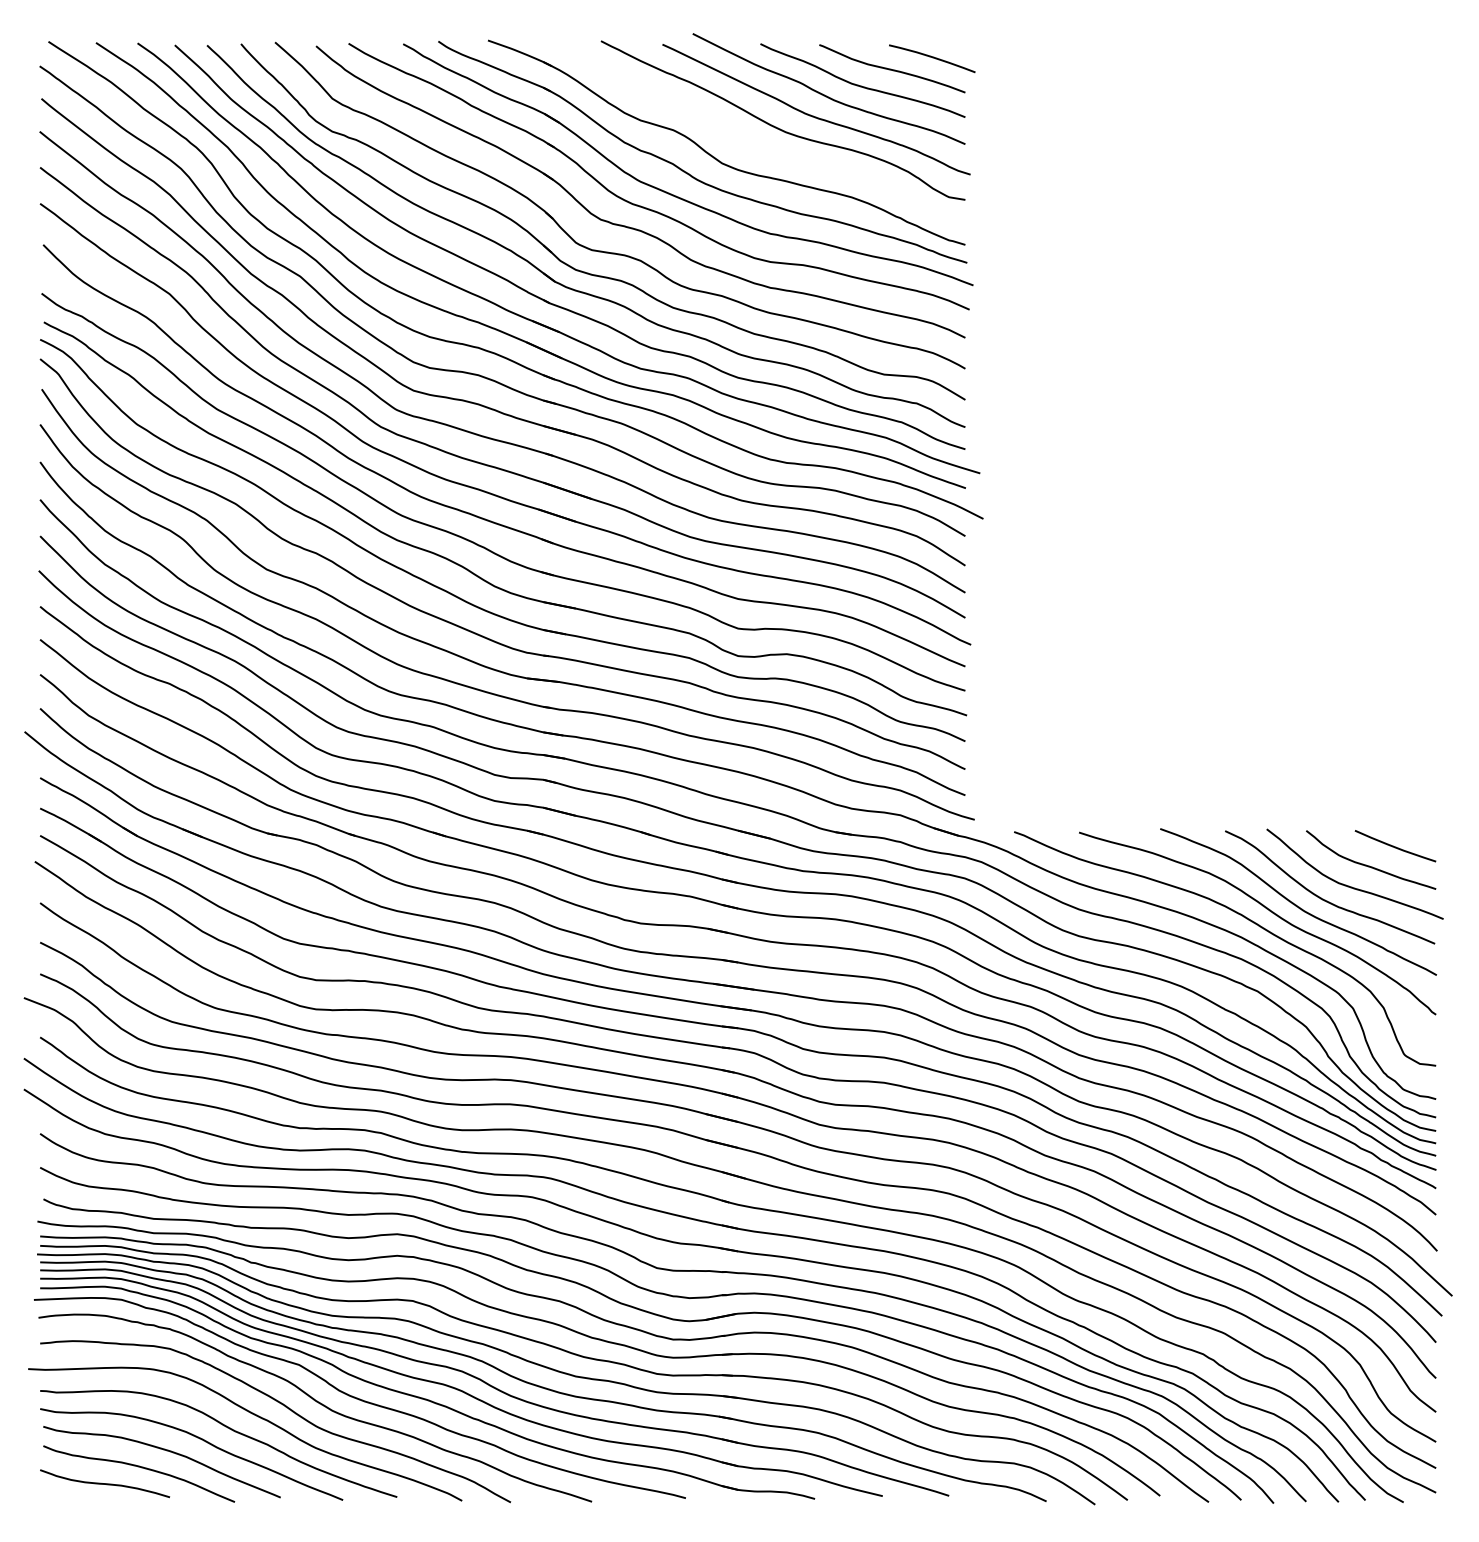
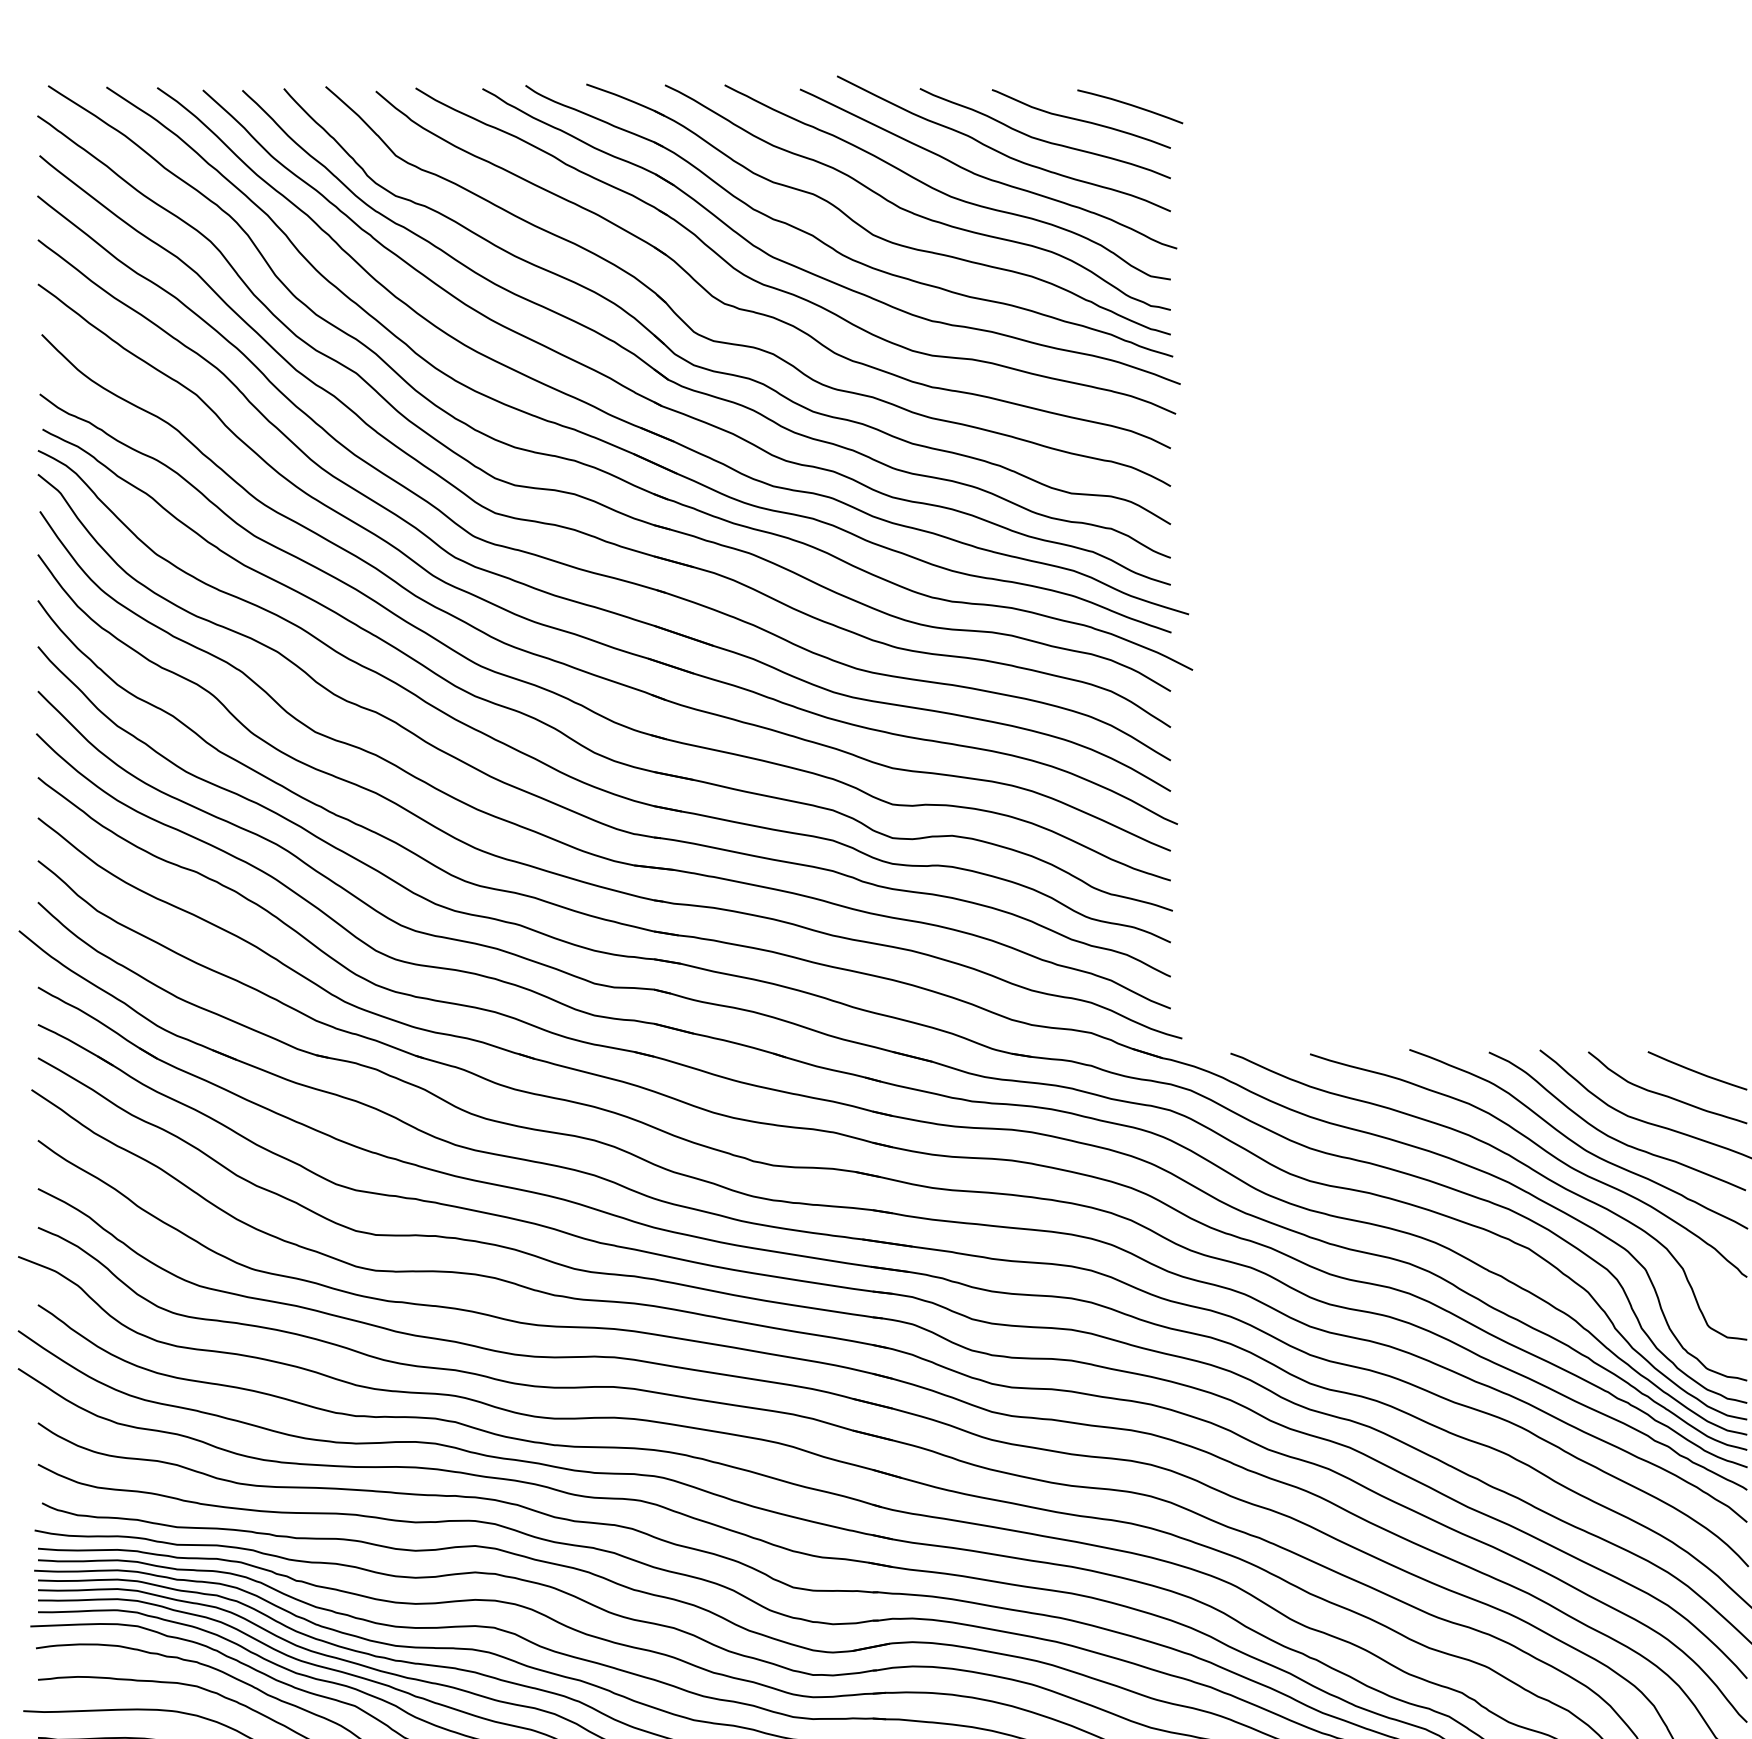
curve: (752, 143) -> (910, 210), added

